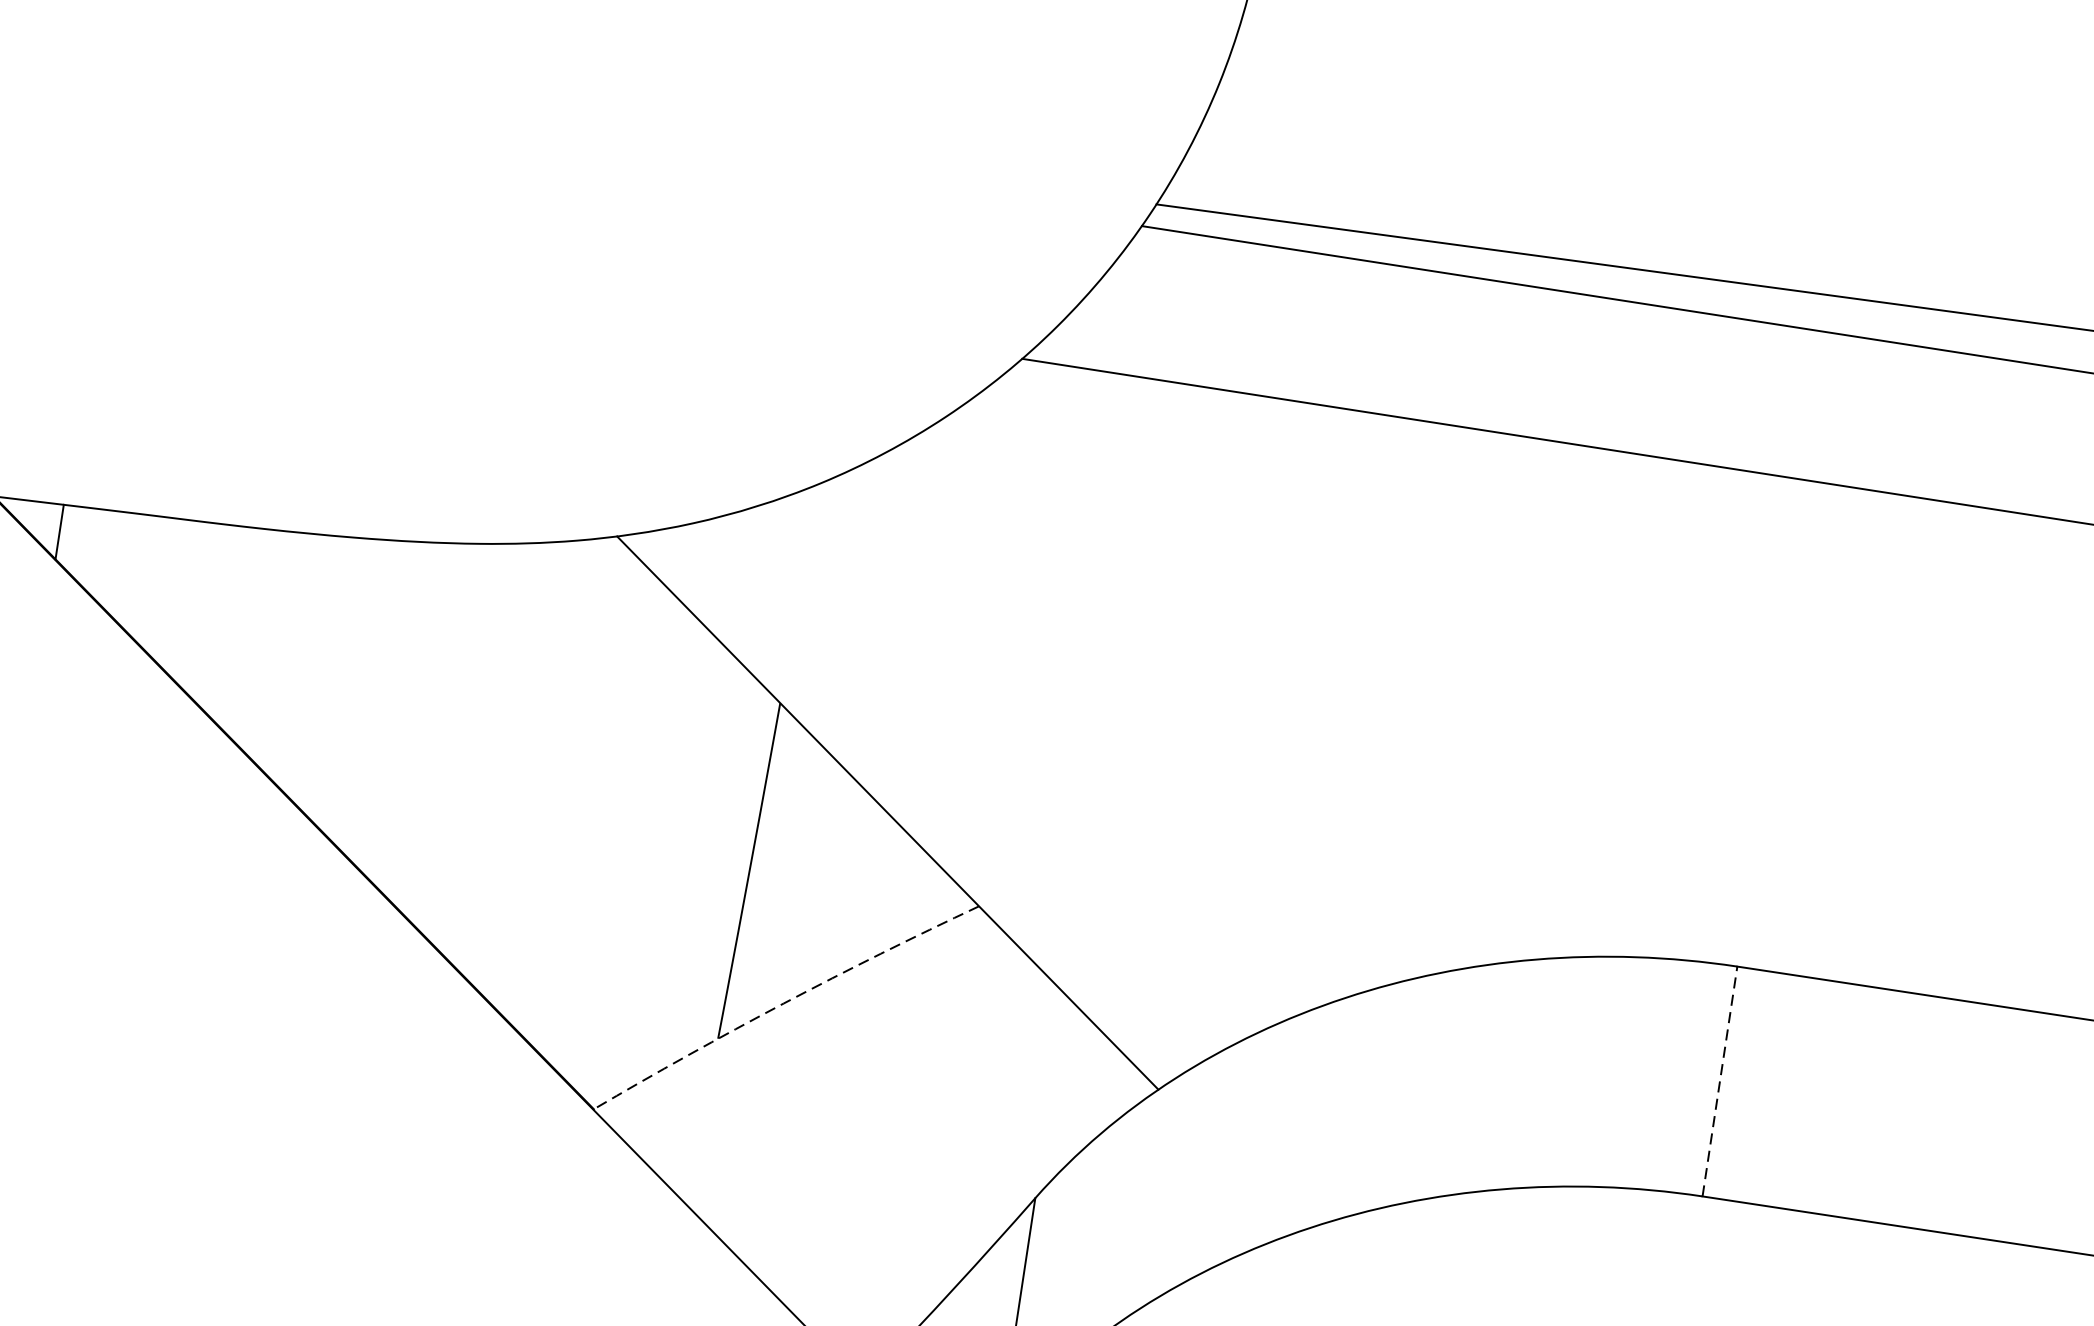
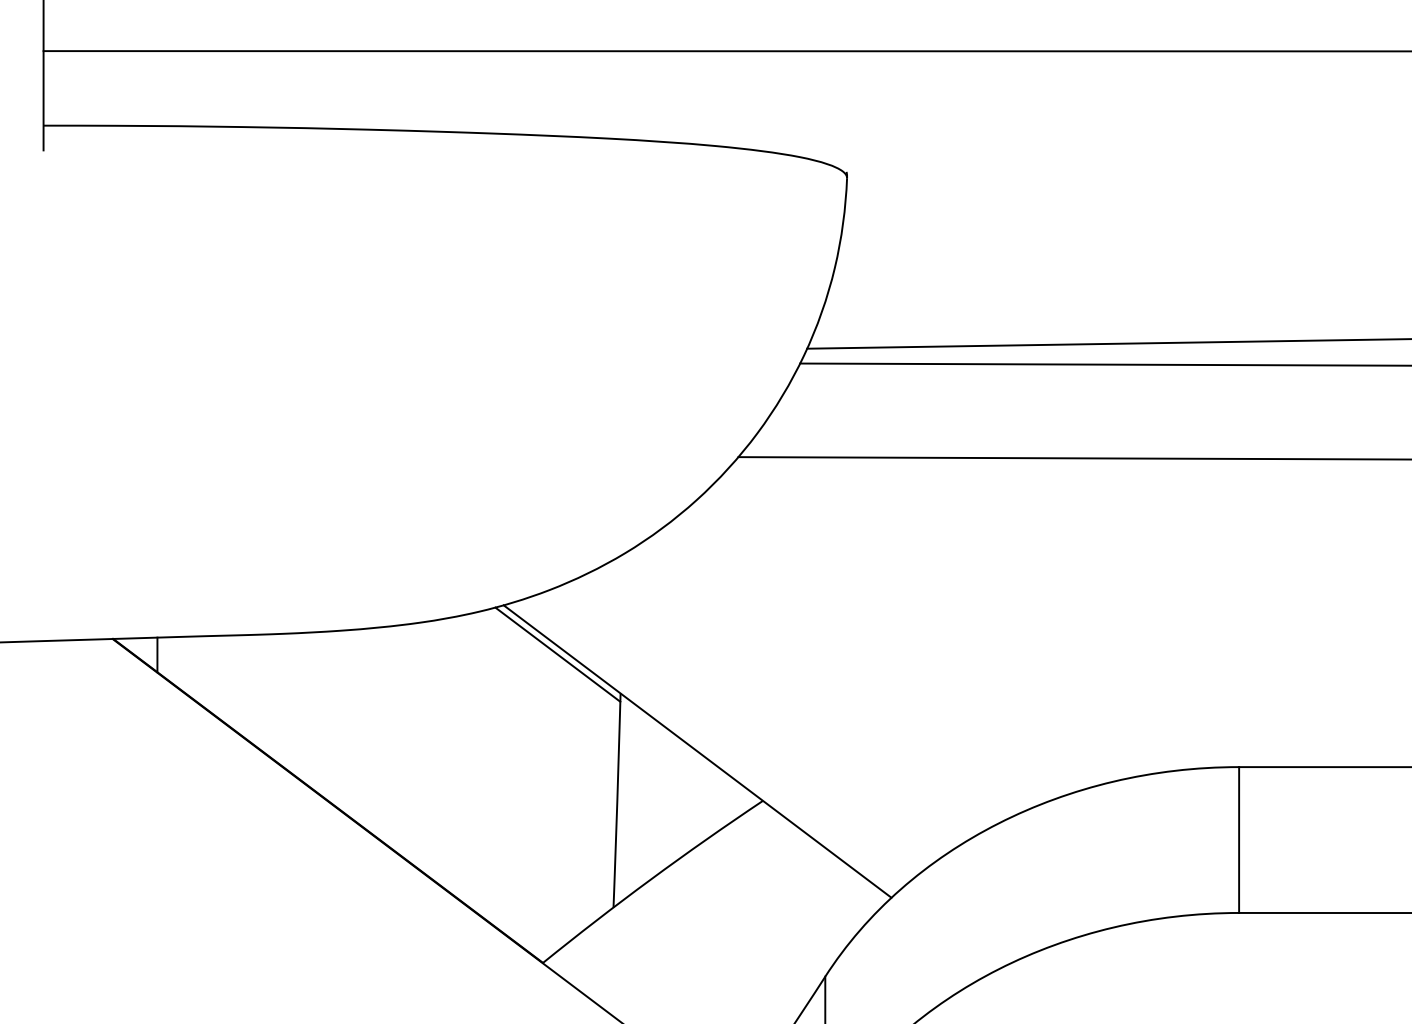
line: (690, 626) -> (557, 654), added
arc: (783, 1003) -> (650, 879), dashed -> solid
line: (1720, 1082) -> (1239, 840), dashed -> solid

